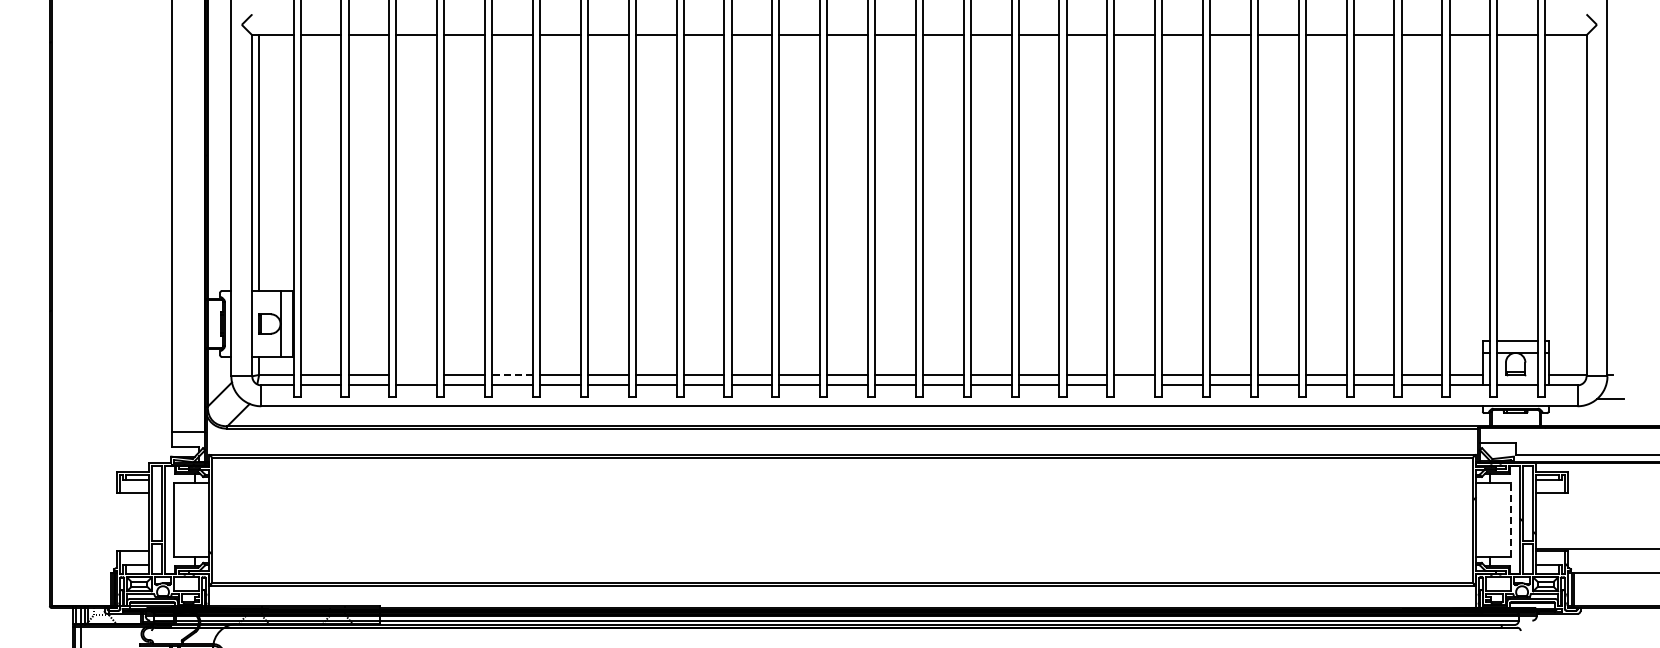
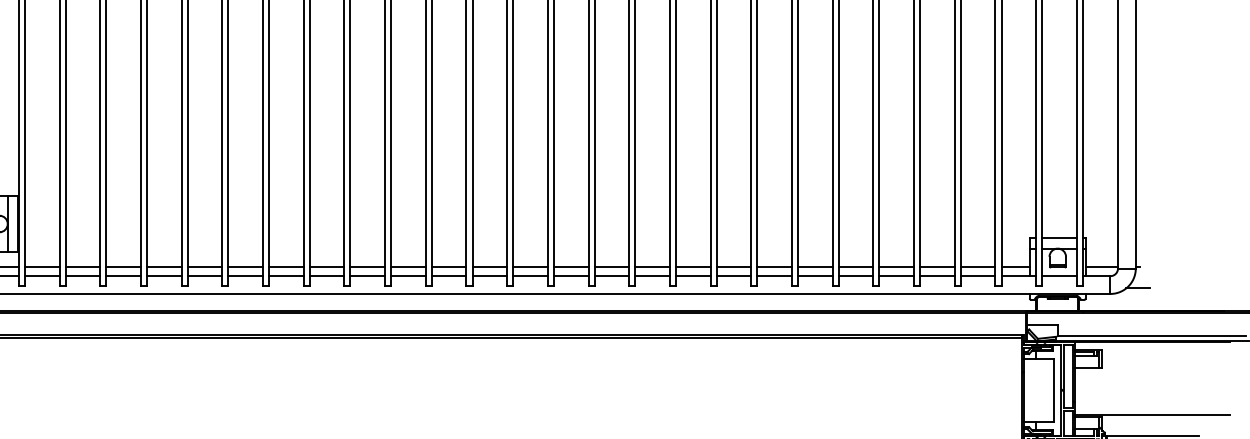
line: (416, 374) -> (123, 266), added
line: (512, 374) -> (204, 266), dashed -> solid
line: (1134, 385) -> (733, 276), added
line: (1510, 519) -> (1053, 390), dashed -> solid

